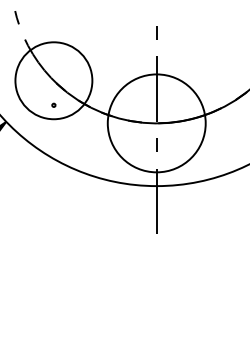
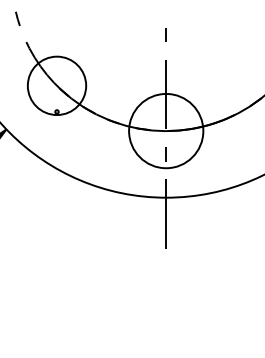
circle: (53, 80) -> (56, 85), size x0.71
circle: (157, 122) -> (166, 130), size x0.71

